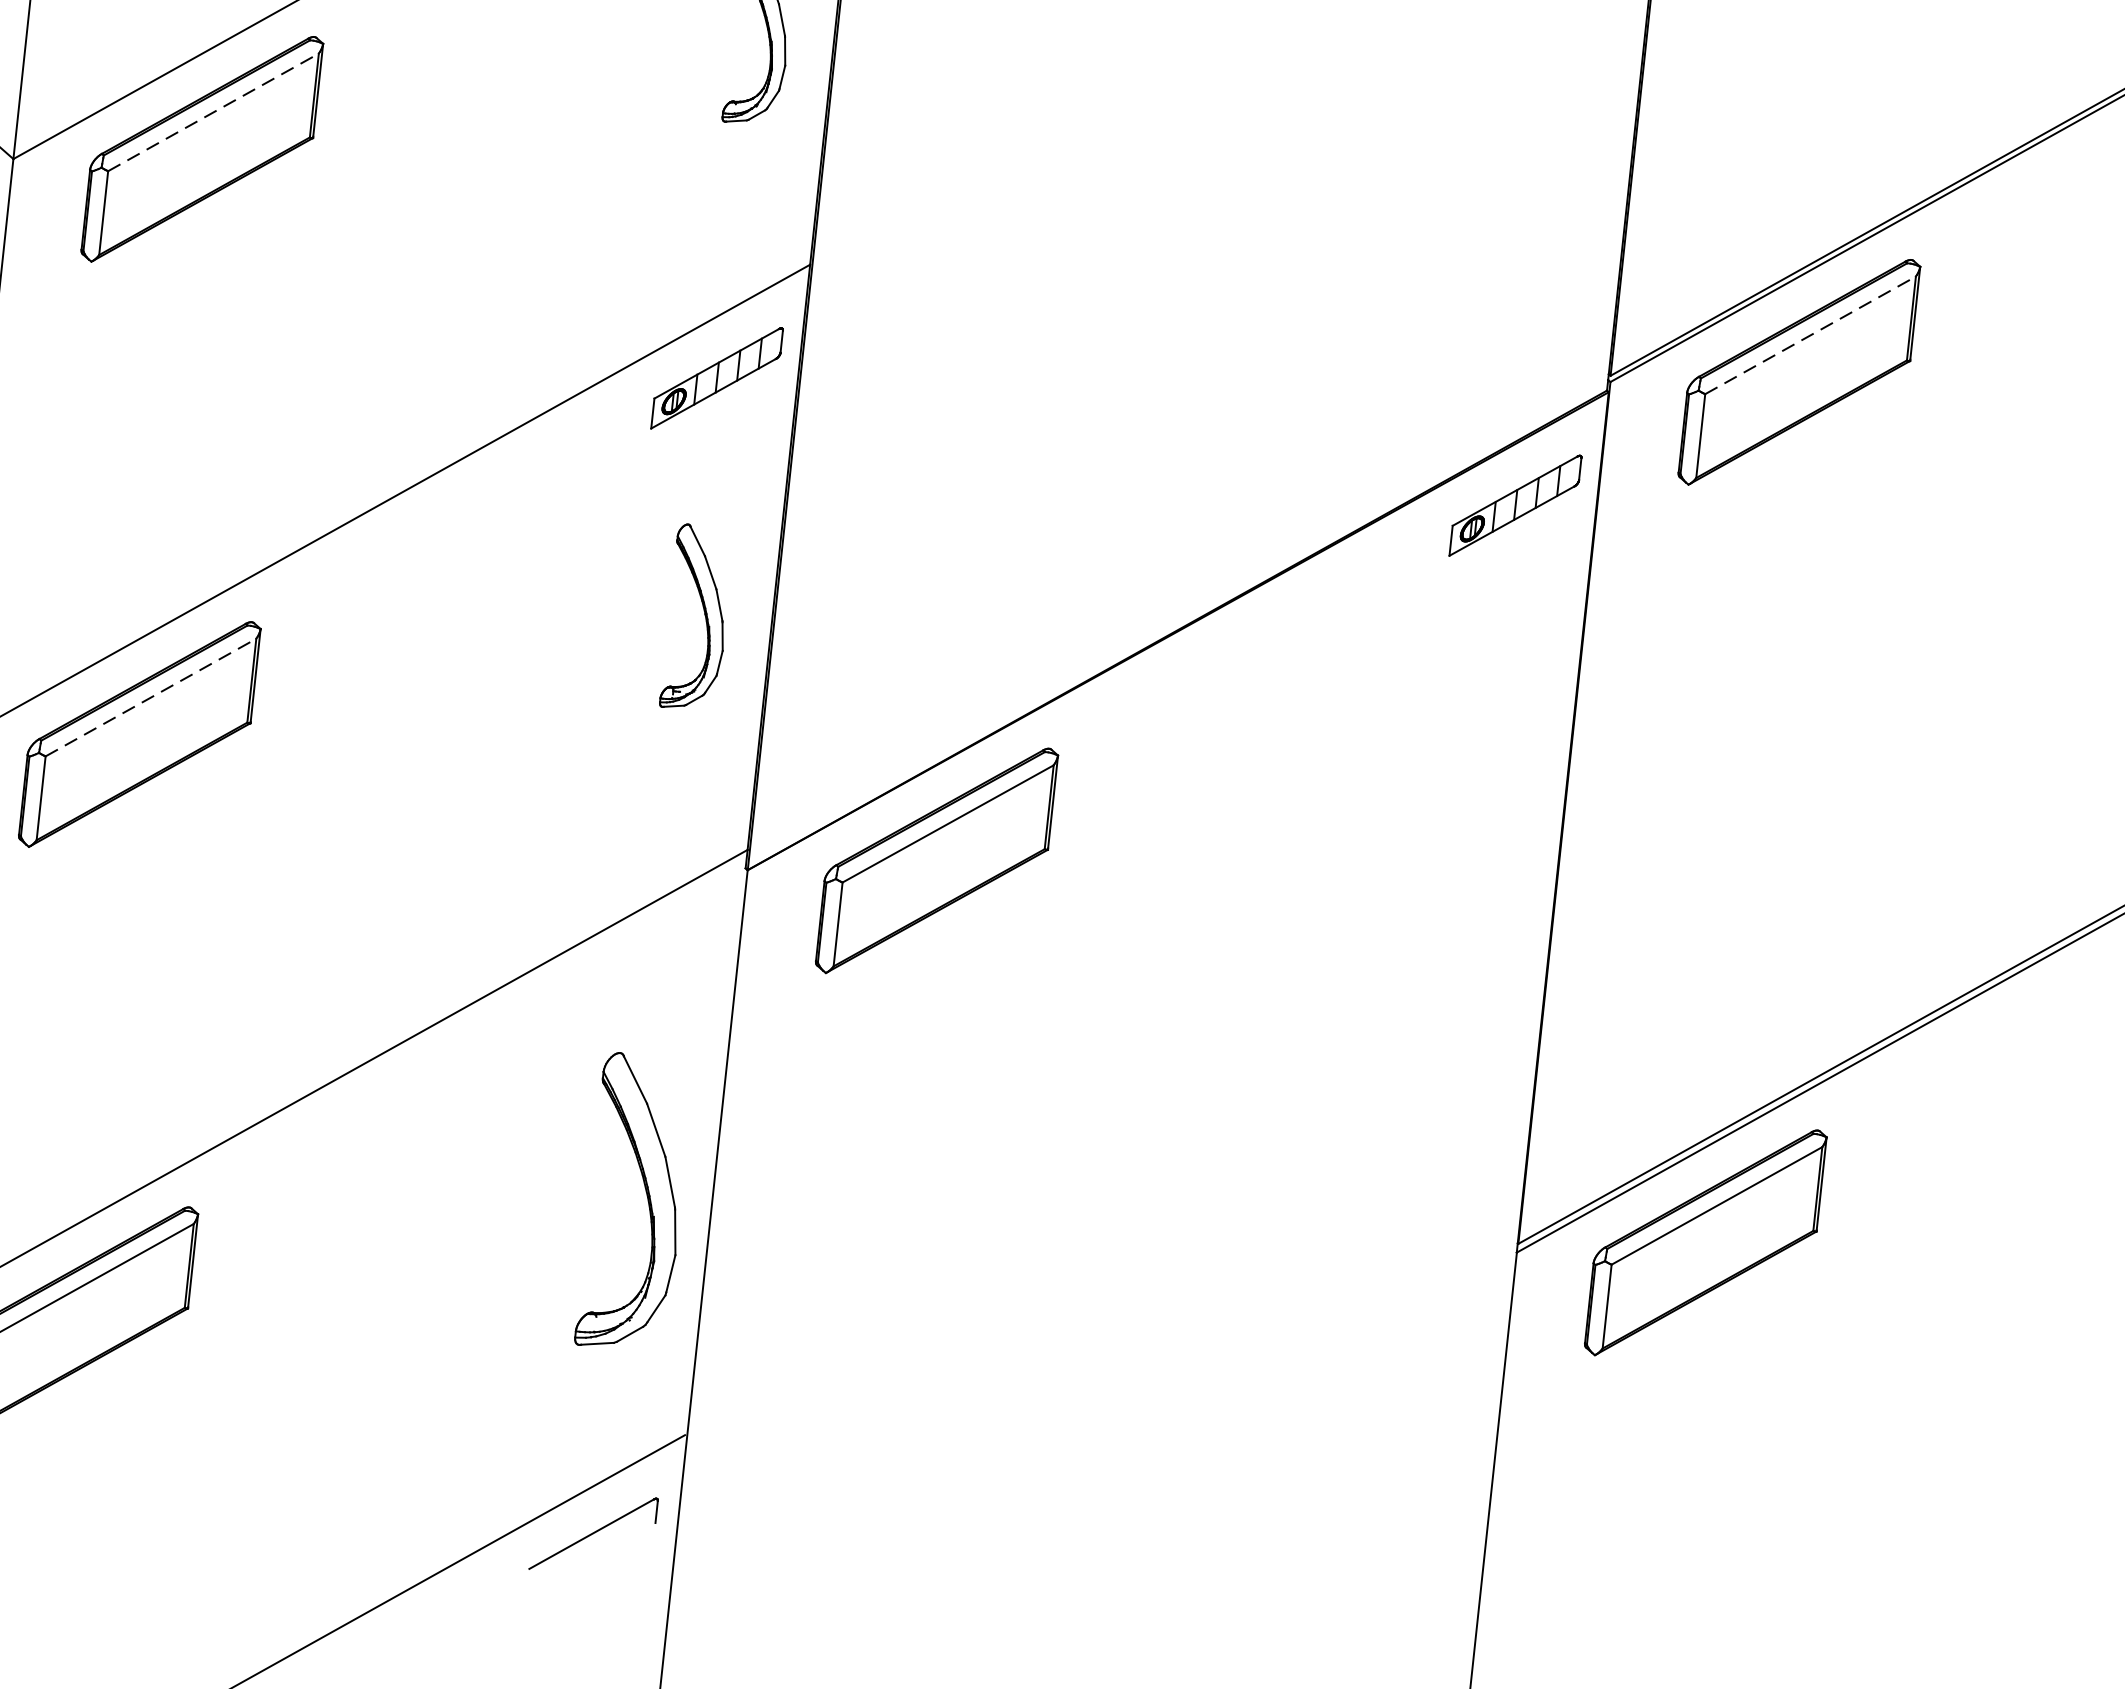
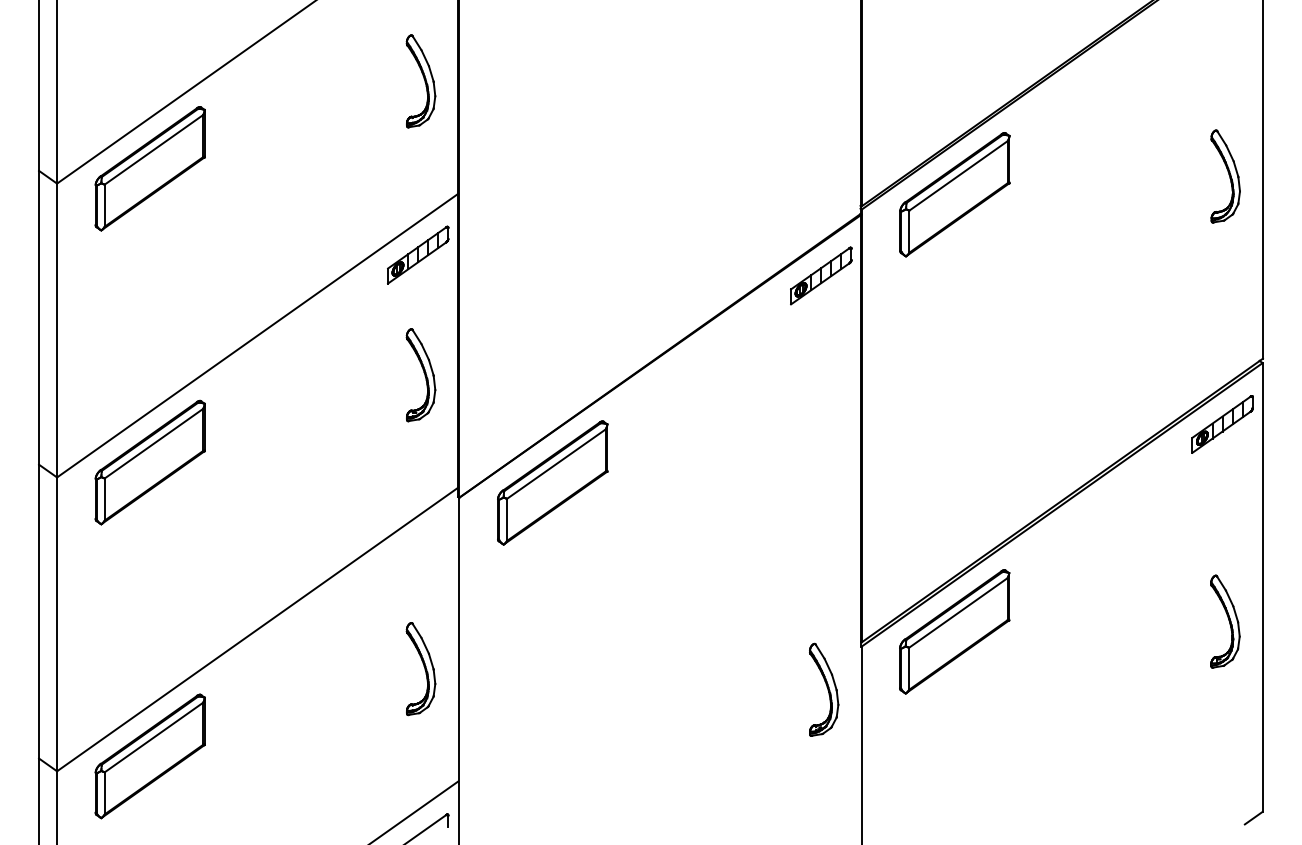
line: (214, 111) -> (154, 149), dashed -> solid
line: (1812, 334) -> (959, 175), dashed -> solid
line: (152, 697) -> (154, 443), dashed -> solid
part: (633, 1204) -> (420, 669), size x0.62
part: (1434, 1329) -> (824, 689), added

